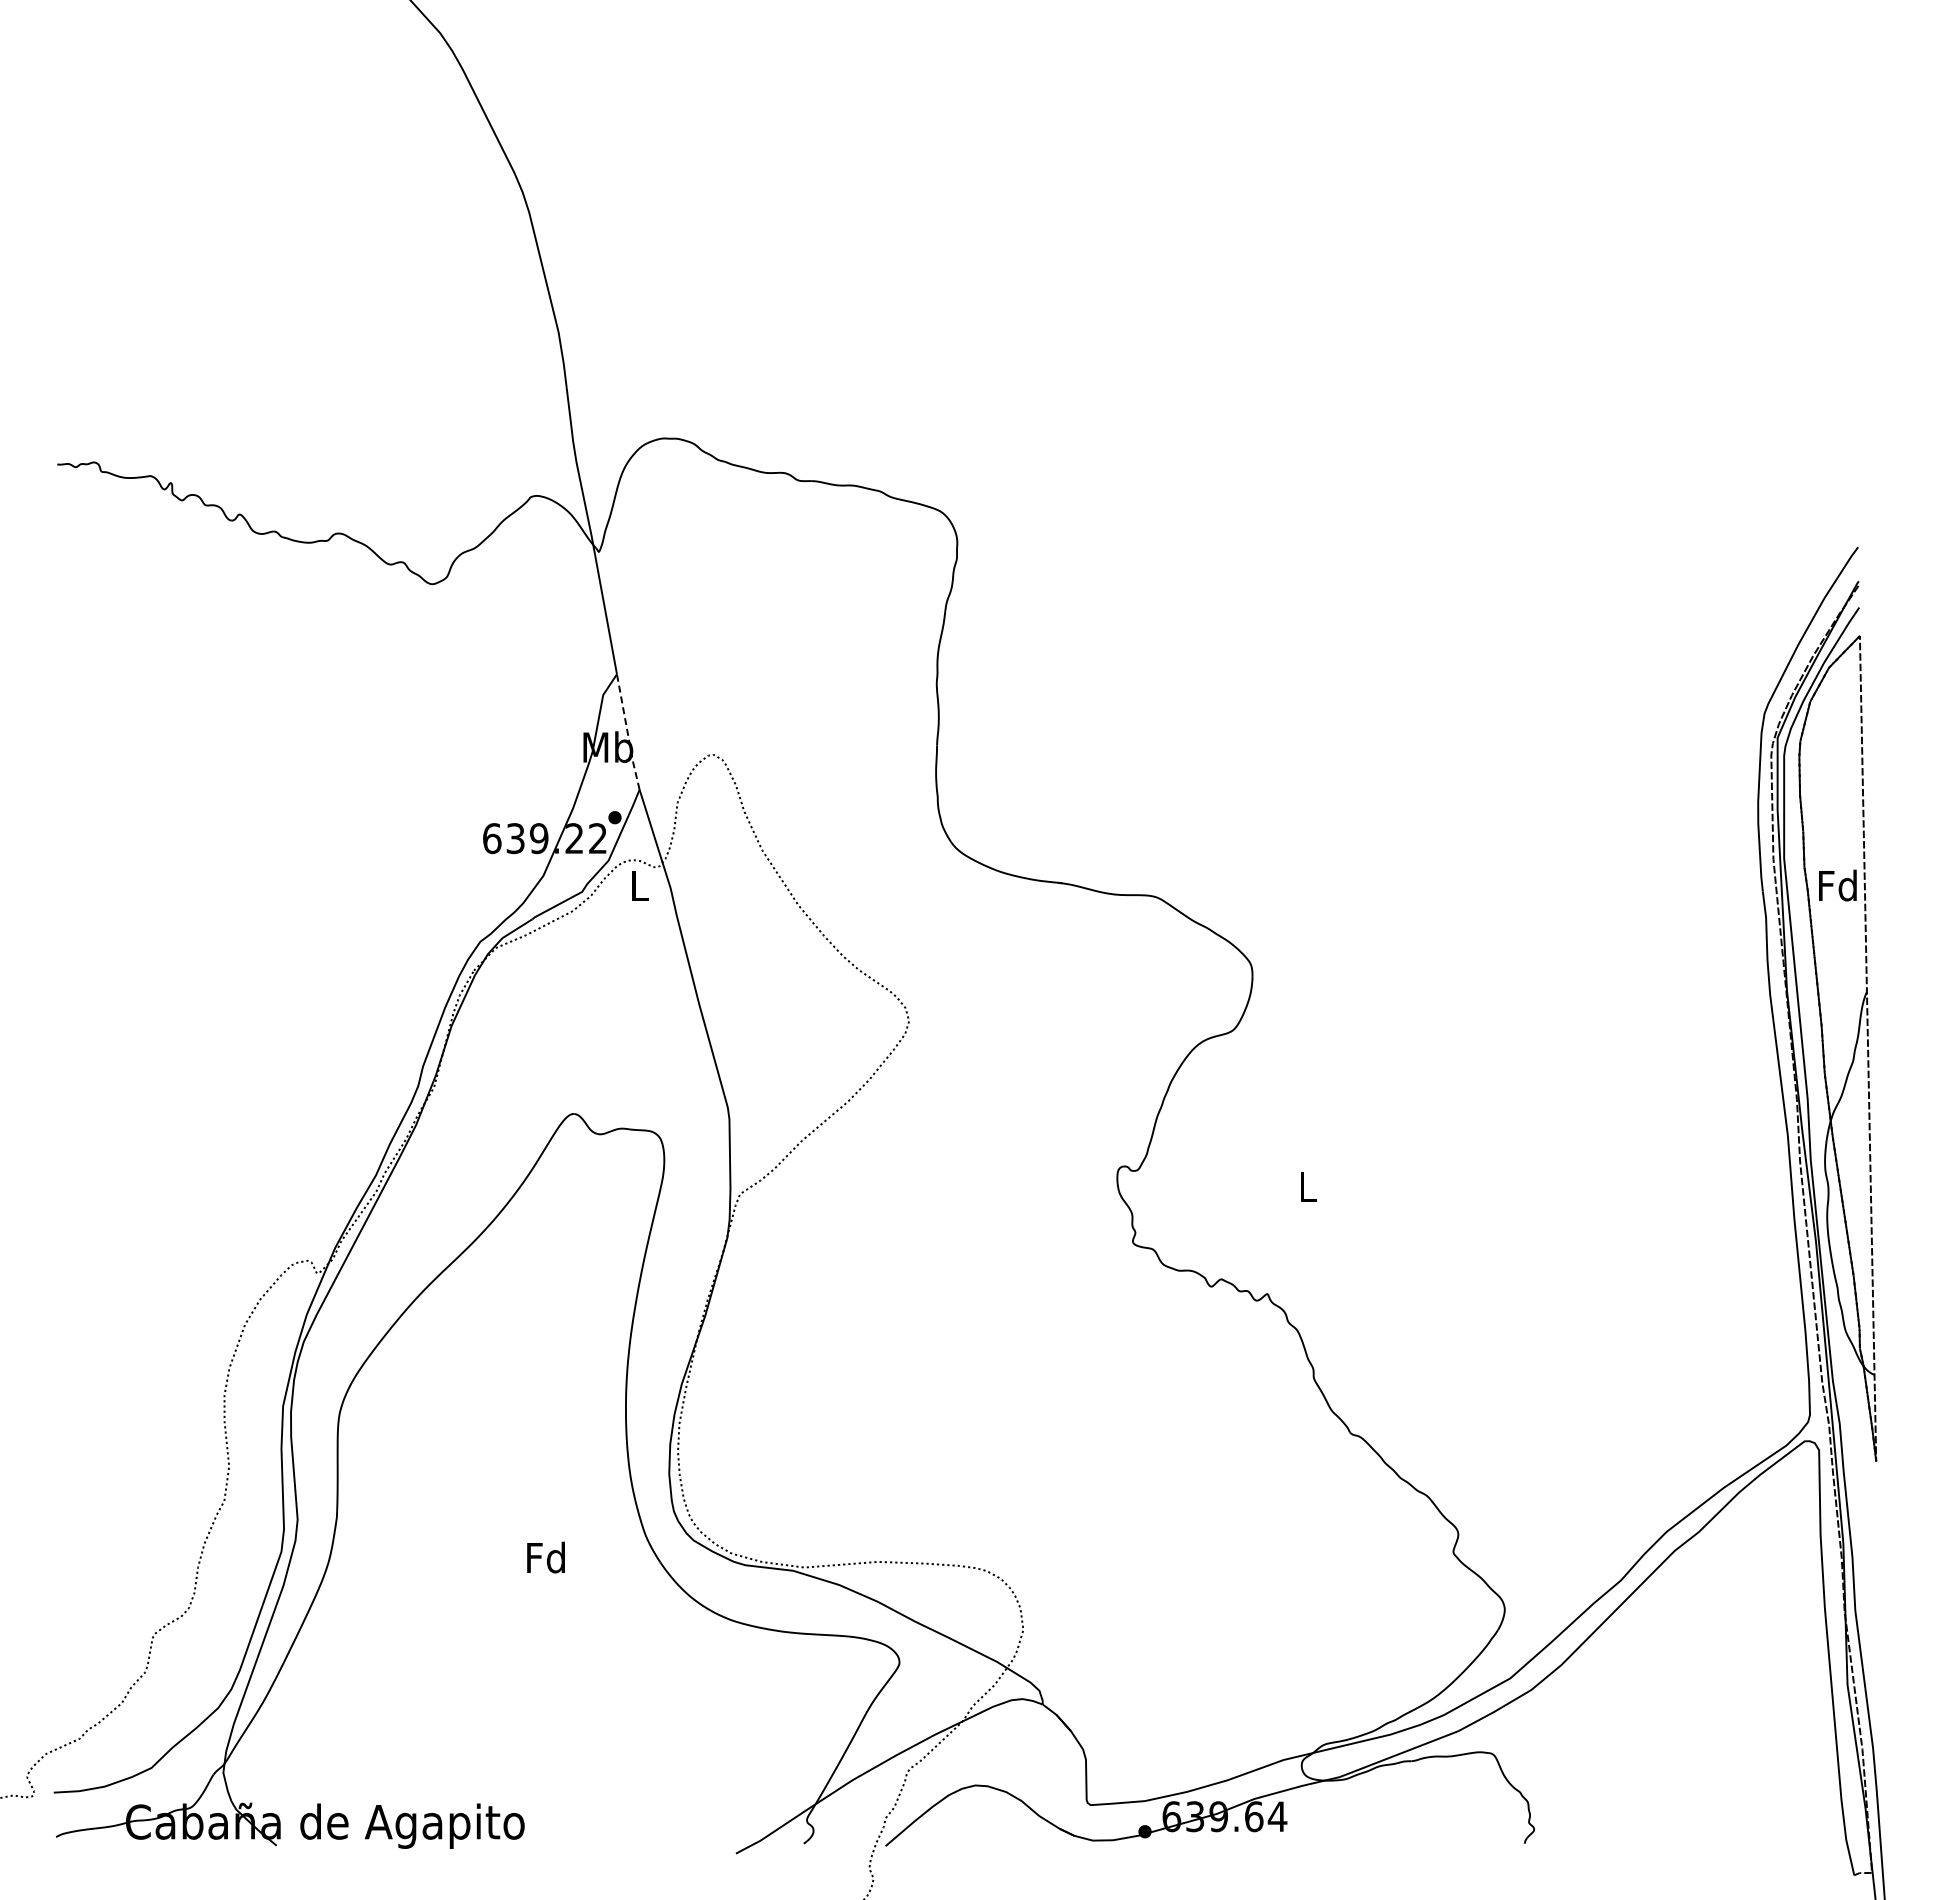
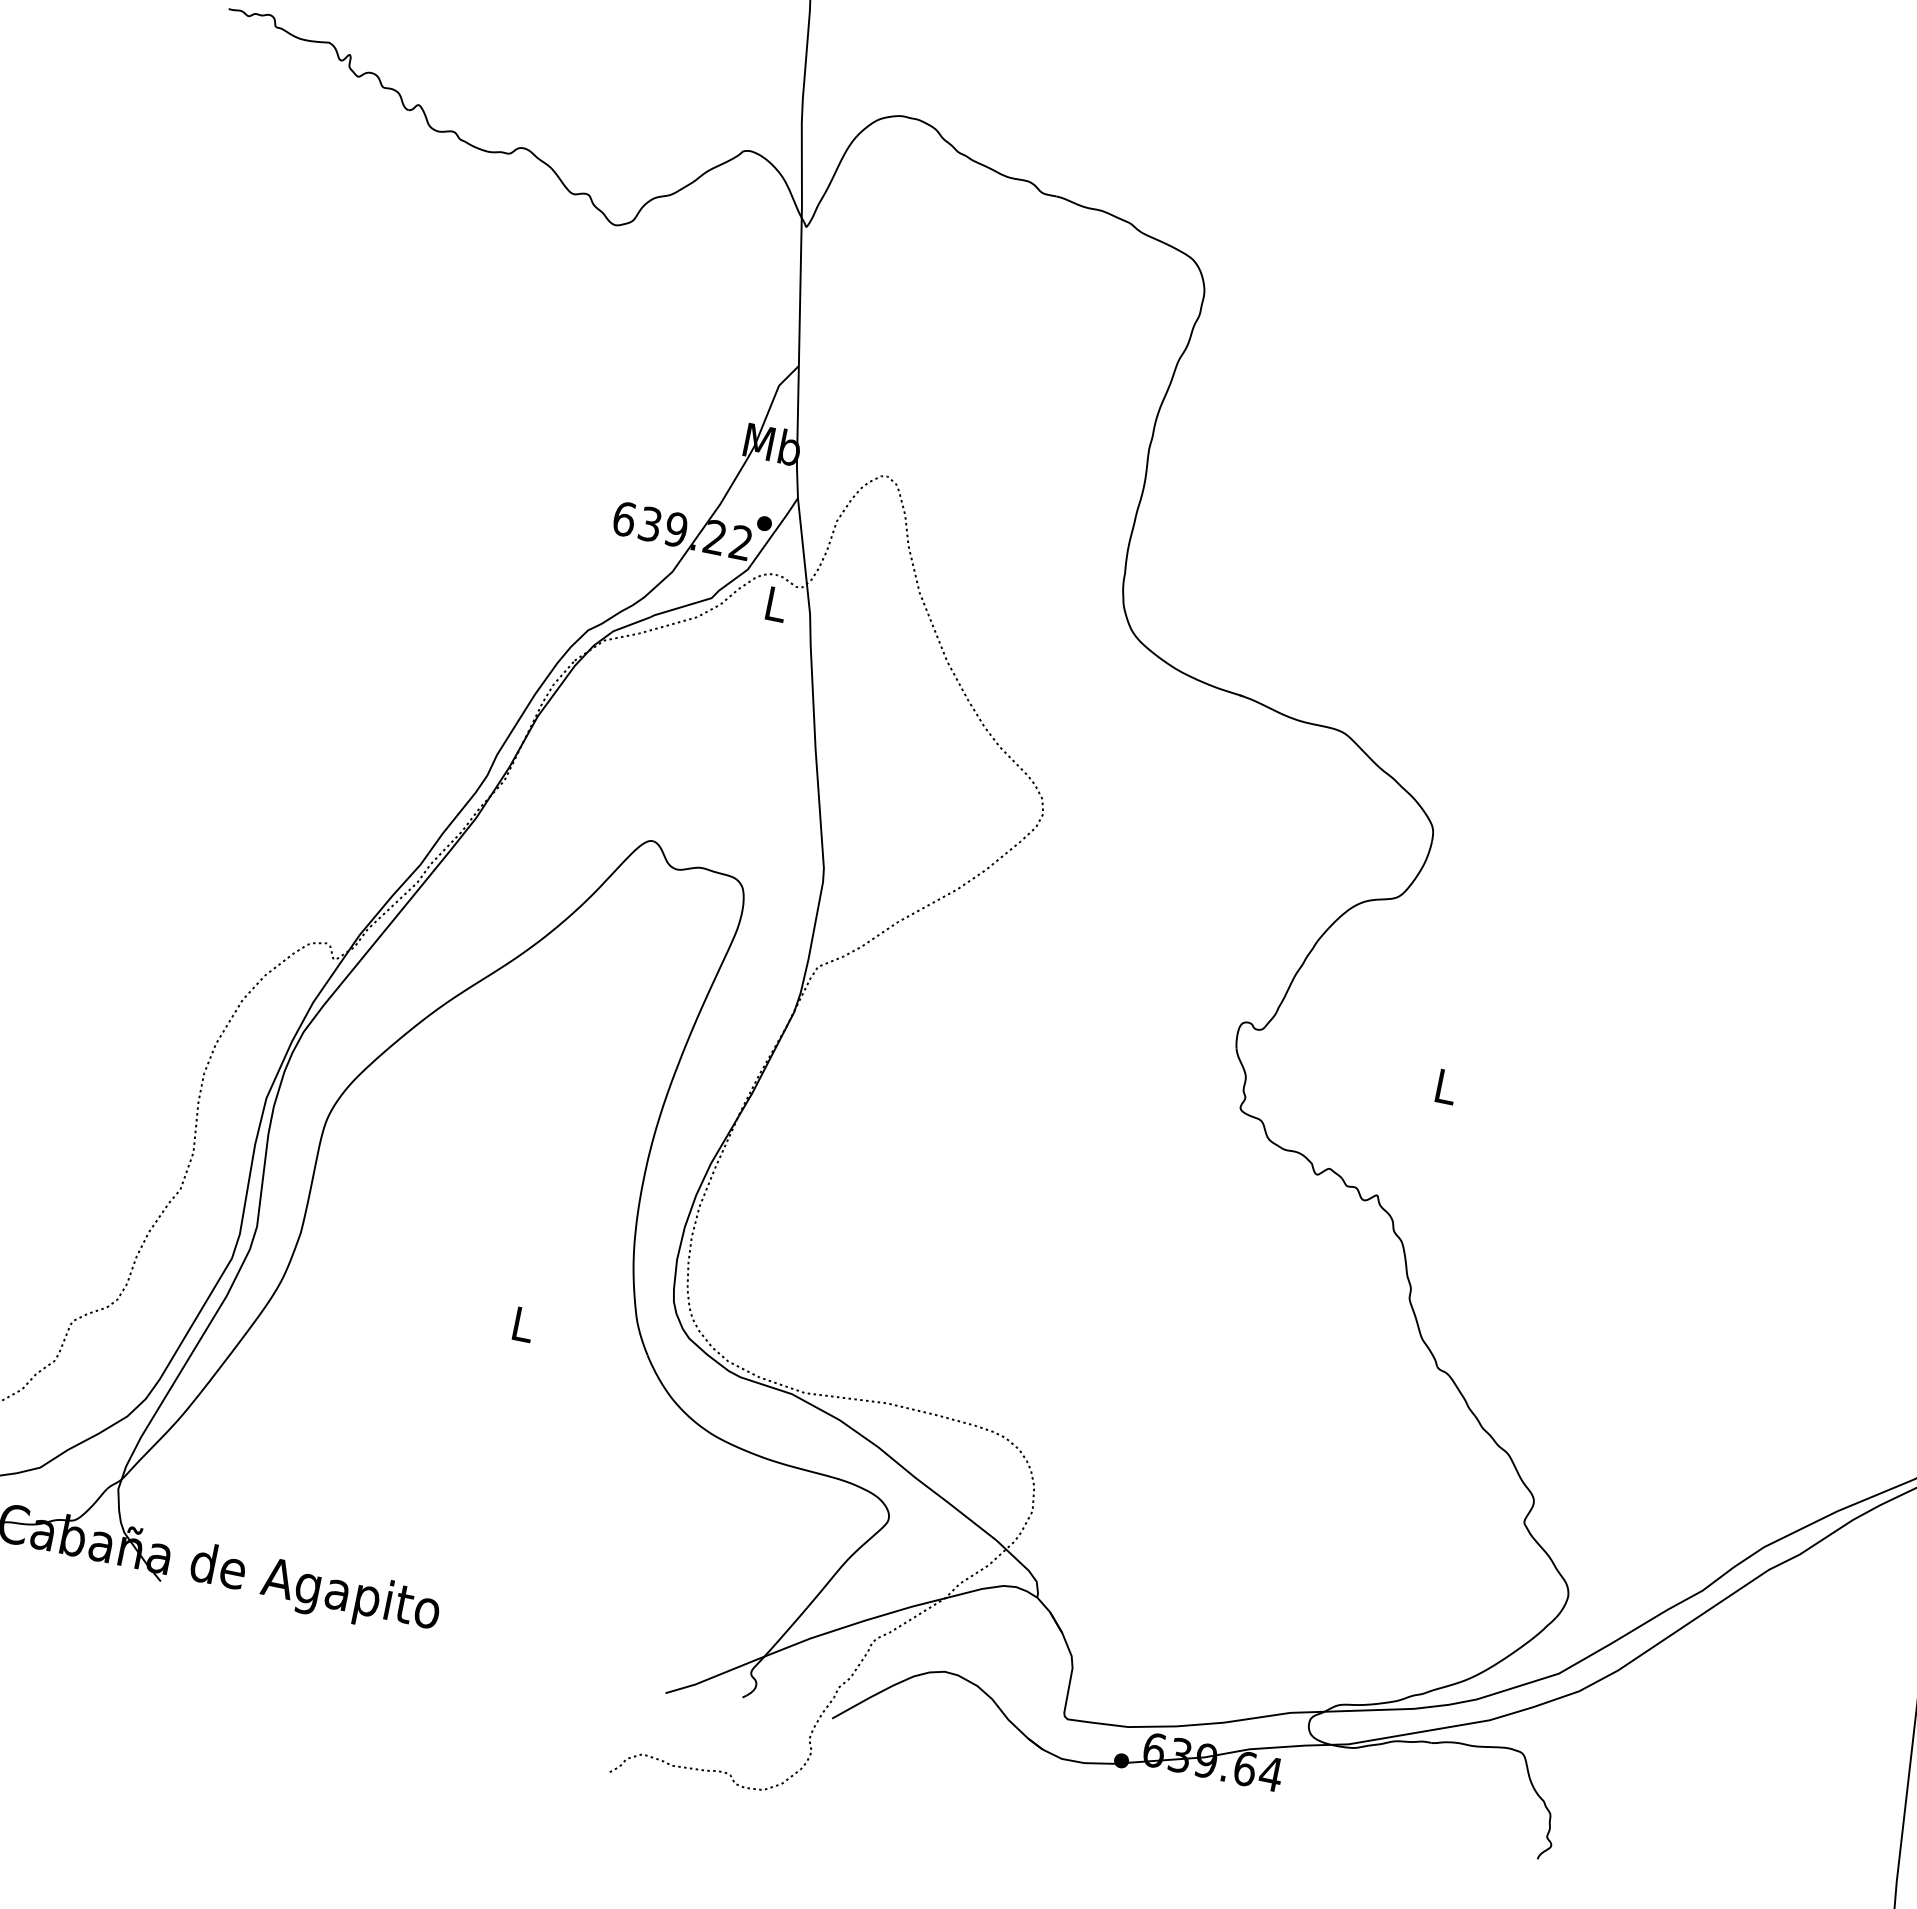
line: (627, 732) -> (797, 432), dashed -> solid
text: (545, 1557) -> (521, 1323), Fd -> L

